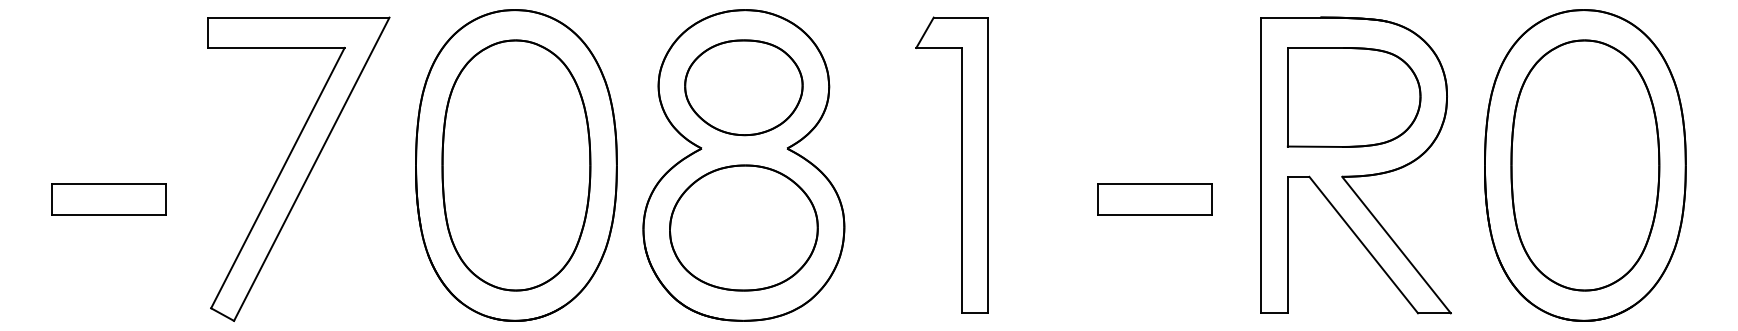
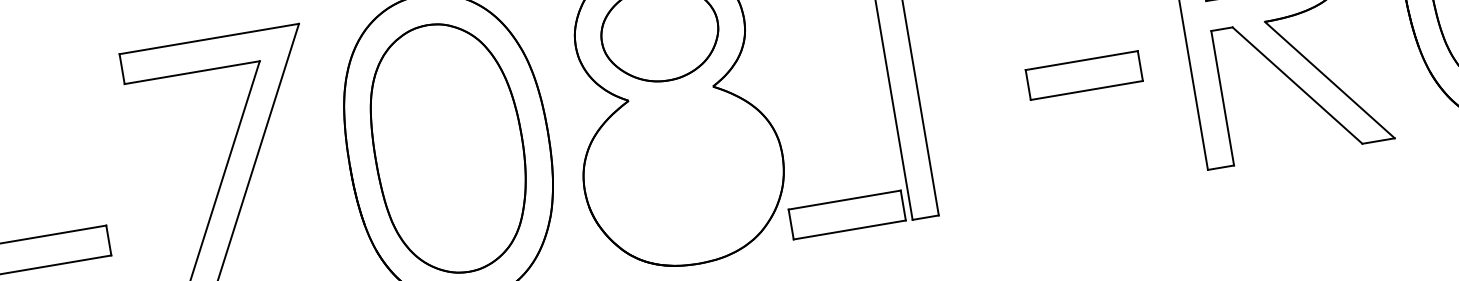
part: (743, 227) -> (683, 171), removed
part: (897, 297) -> (846, 215), added

